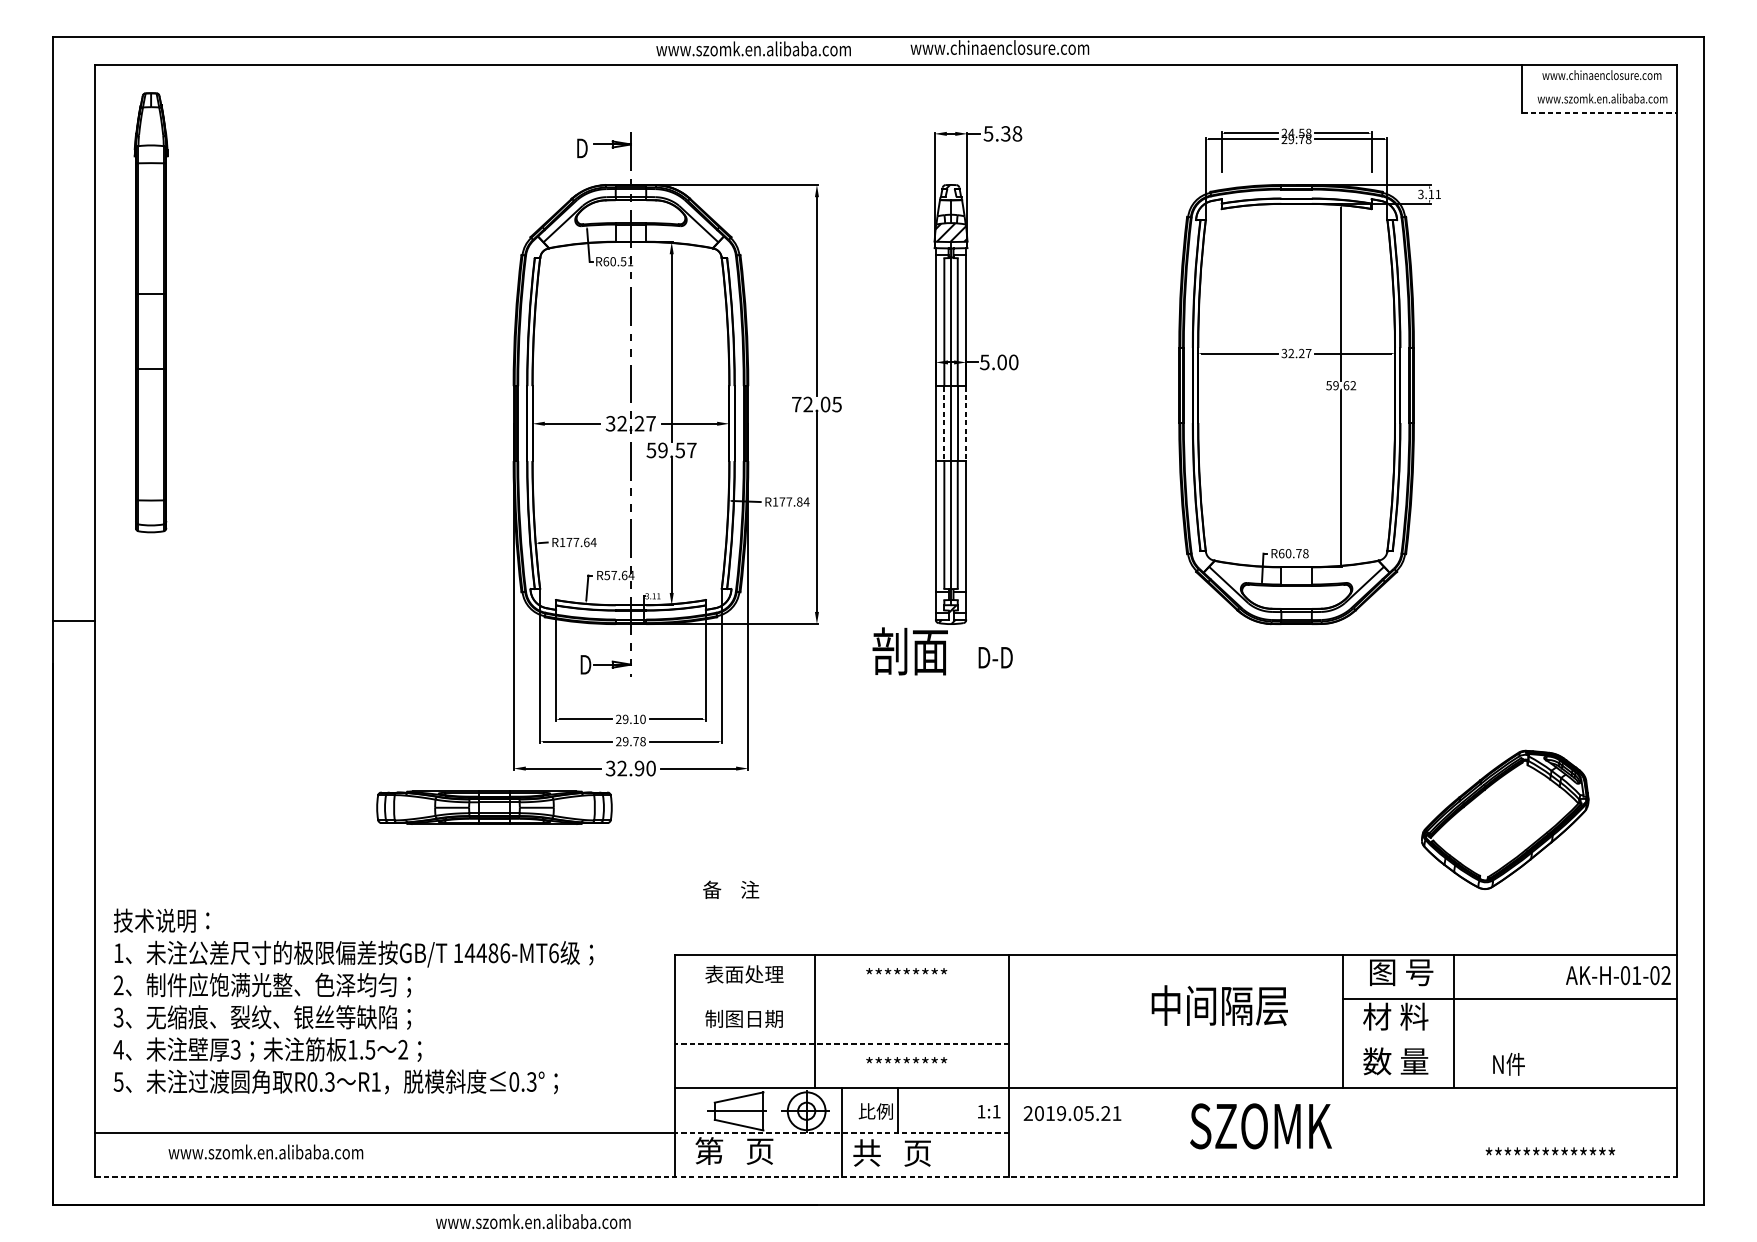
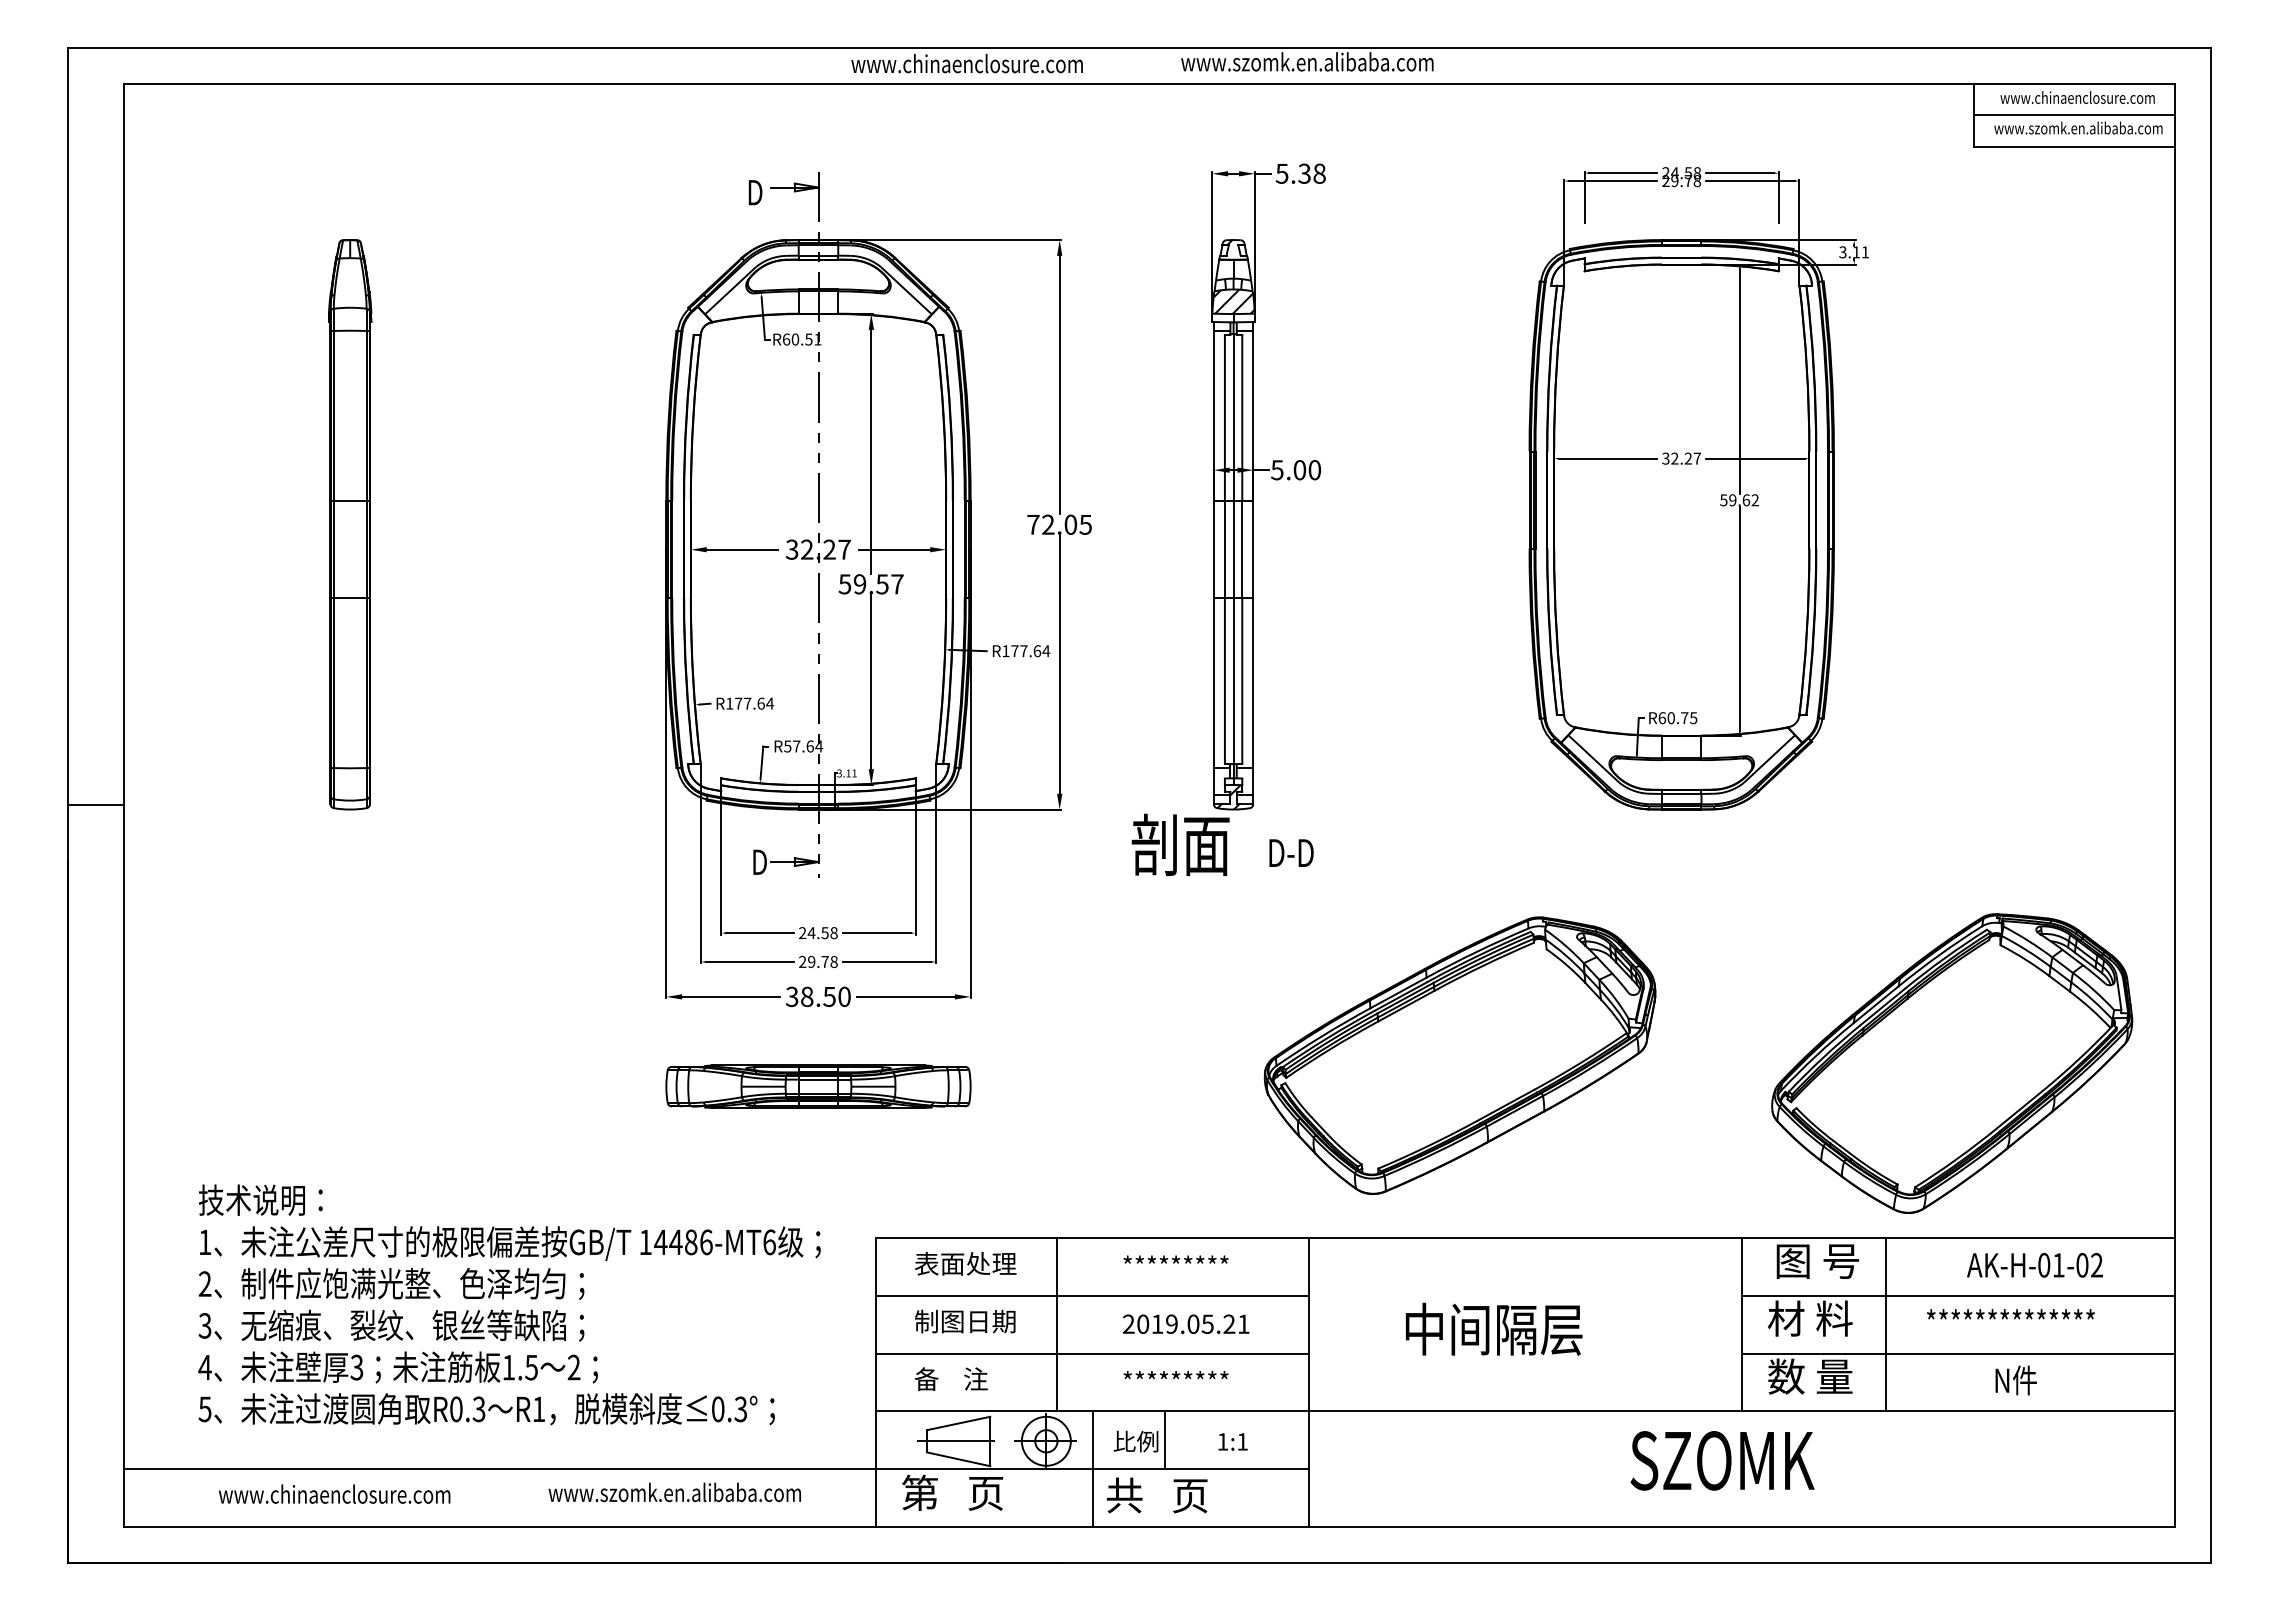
text: (1028, 47) -> (1333, 61), www.chinaenclosure.com -> www.szomk.en.alibaba.com
text: (773, 48) -> (1003, 63), www.szomk.en.alibaba.com -> www.chinaenclosure.com
line: (1599, 88) -> (2074, 115), added
line: (1599, 112) -> (2074, 146), dashed -> solid
part: (151, 312) -> (350, 524), moved
line: (944, 423) -> (1224, 549), dashed -> solid
line: (966, 423) -> (1253, 549), dashed -> solid
text: (799, 502) -> (1037, 651), R177.84 -> R177.64
text: (1305, 553) -> (1693, 718), R60.78 -> R60.75
text: (634, 719) -> (822, 933), 29.10 -> 24.58
text: (630, 768) -> (818, 996), 32.90 -> 38.50
part: (494, 807) -> (818, 1086), moved
part: (1125, 813) -> (1459, 1055), added
part: (1505, 819) -> (1952, 1063), size x1.67
text: (731, 889) -> (951, 1378), moved
text: (1617, 975) -> (2034, 1265), moved
line: (842, 998) -> (1092, 1295), added
text: (353, 1001) -> (509, 1304), moved
text: (1220, 1005) -> (1494, 1328), moved
line: (842, 1043) -> (1092, 1353), dashed -> solid
line: (1509, 1043) -> (1957, 1353), added
text: (1508, 1064) -> (2015, 1380), moved
text: (988, 1111) -> (1232, 1441), moved
text: (1072, 1112) -> (1186, 1323), moved
text: (1260, 1126) -> (1722, 1460), moved
line: (842, 1133) -> (1092, 1469), dashed -> solid
text: (285, 1151) -> (370, 1493), www.szomk.en.alibaba.com -> www.chinaenclosure.com
text: (1550, 1151) -> (2010, 1314), moved
line: (886, 1176) -> (1149, 1526), dashed -> solid
text: (533, 1221) -> (674, 1492), moved

